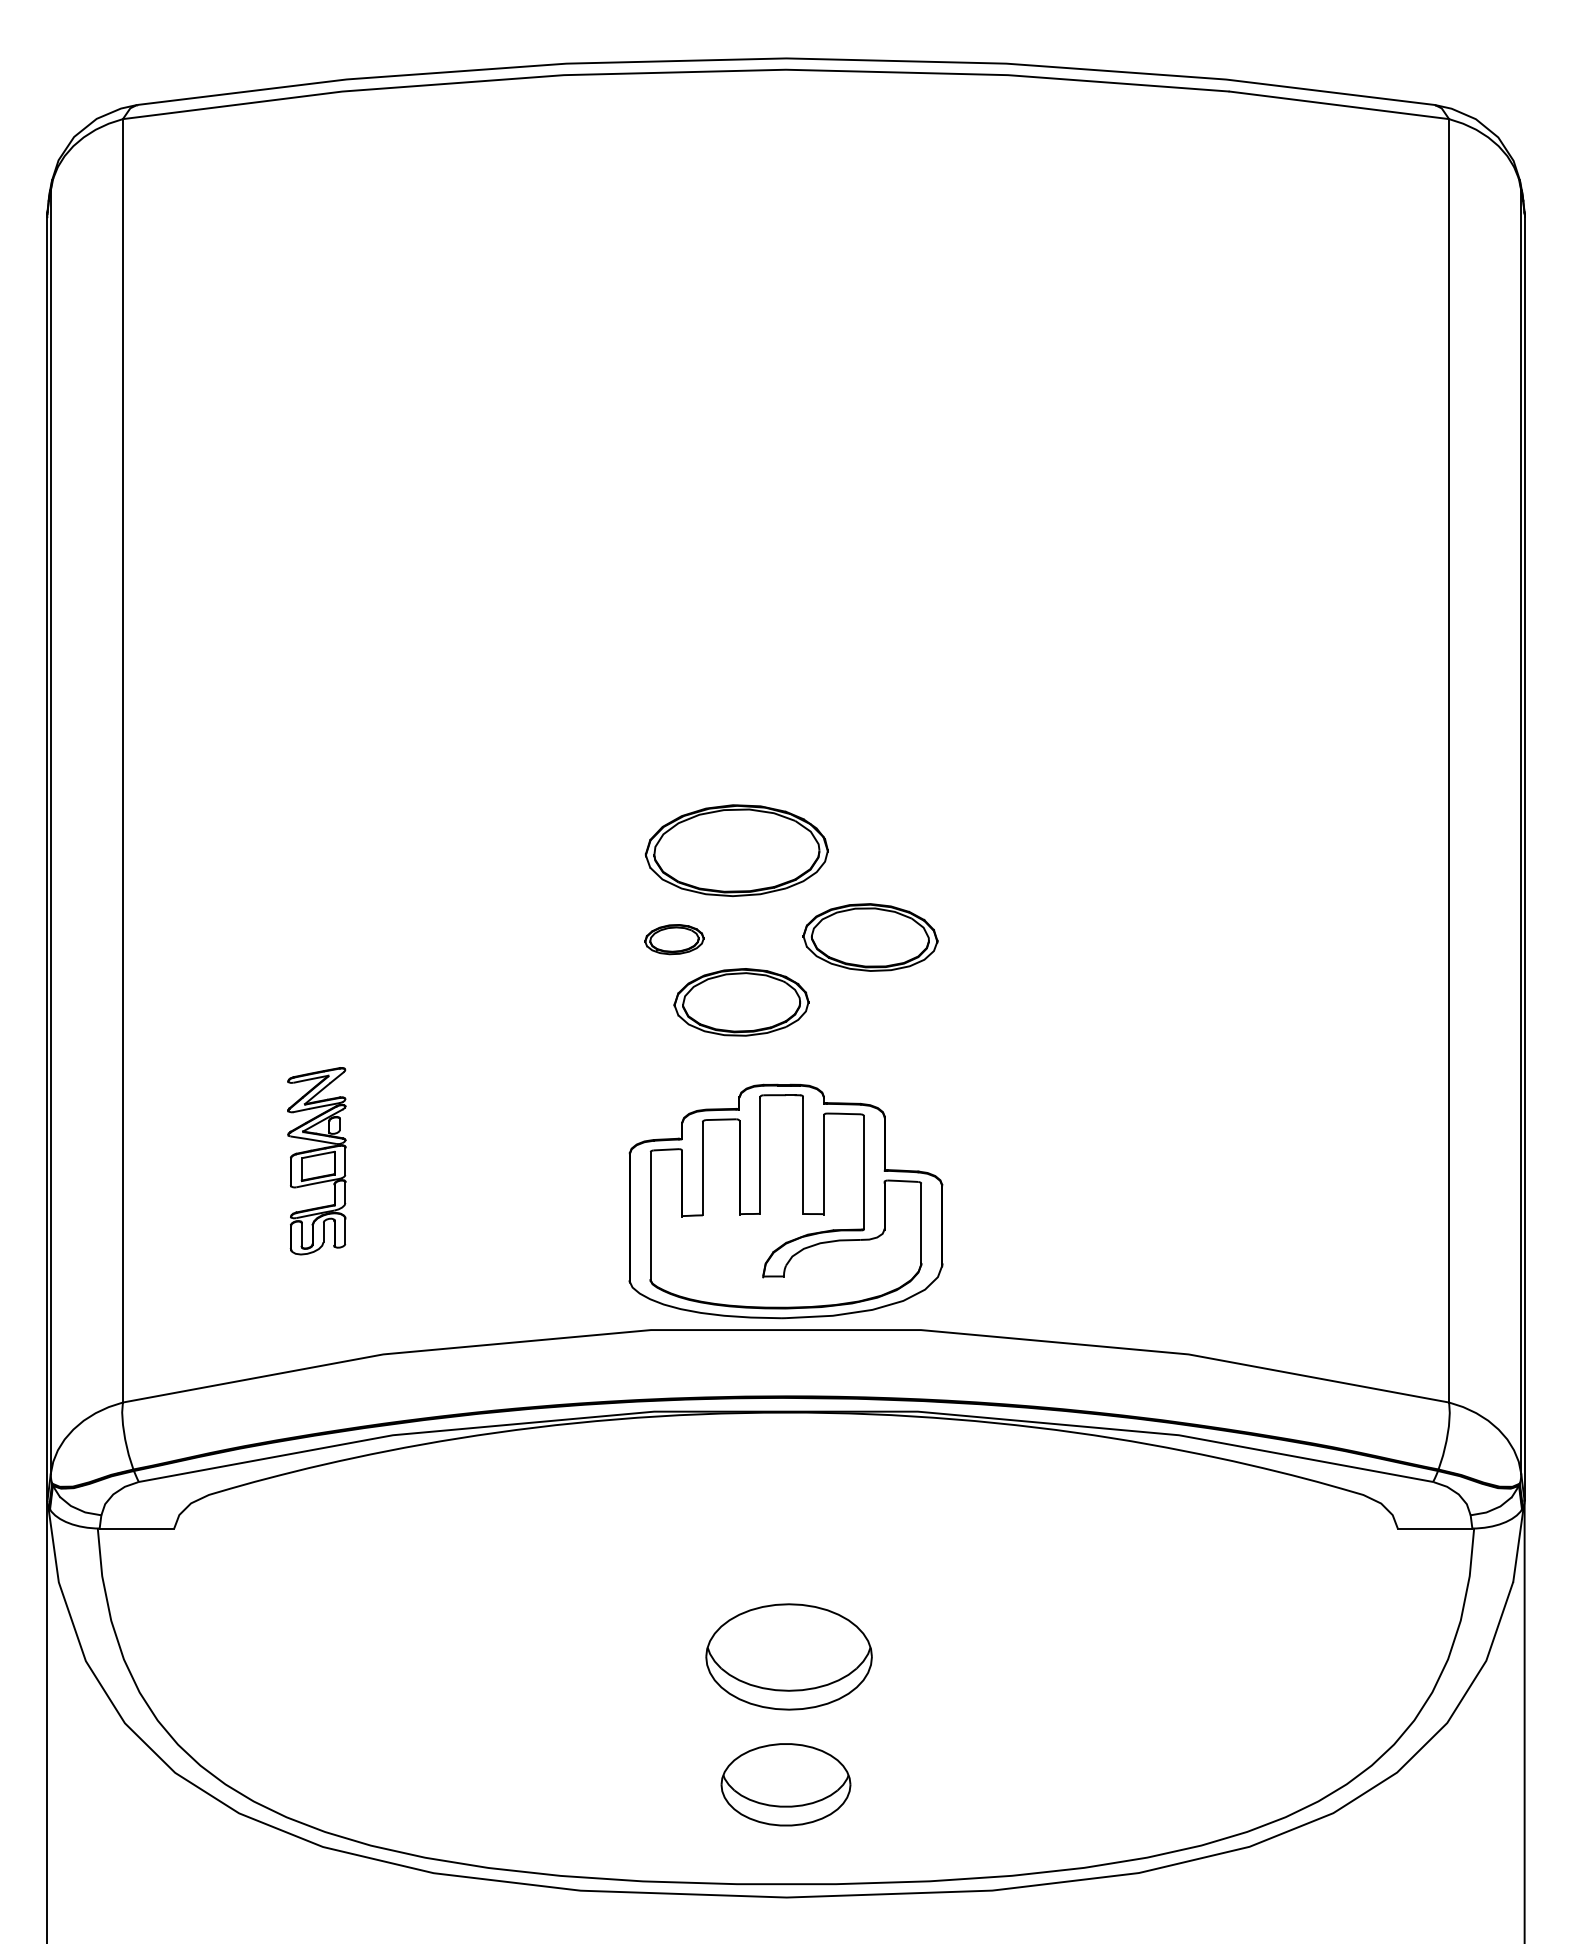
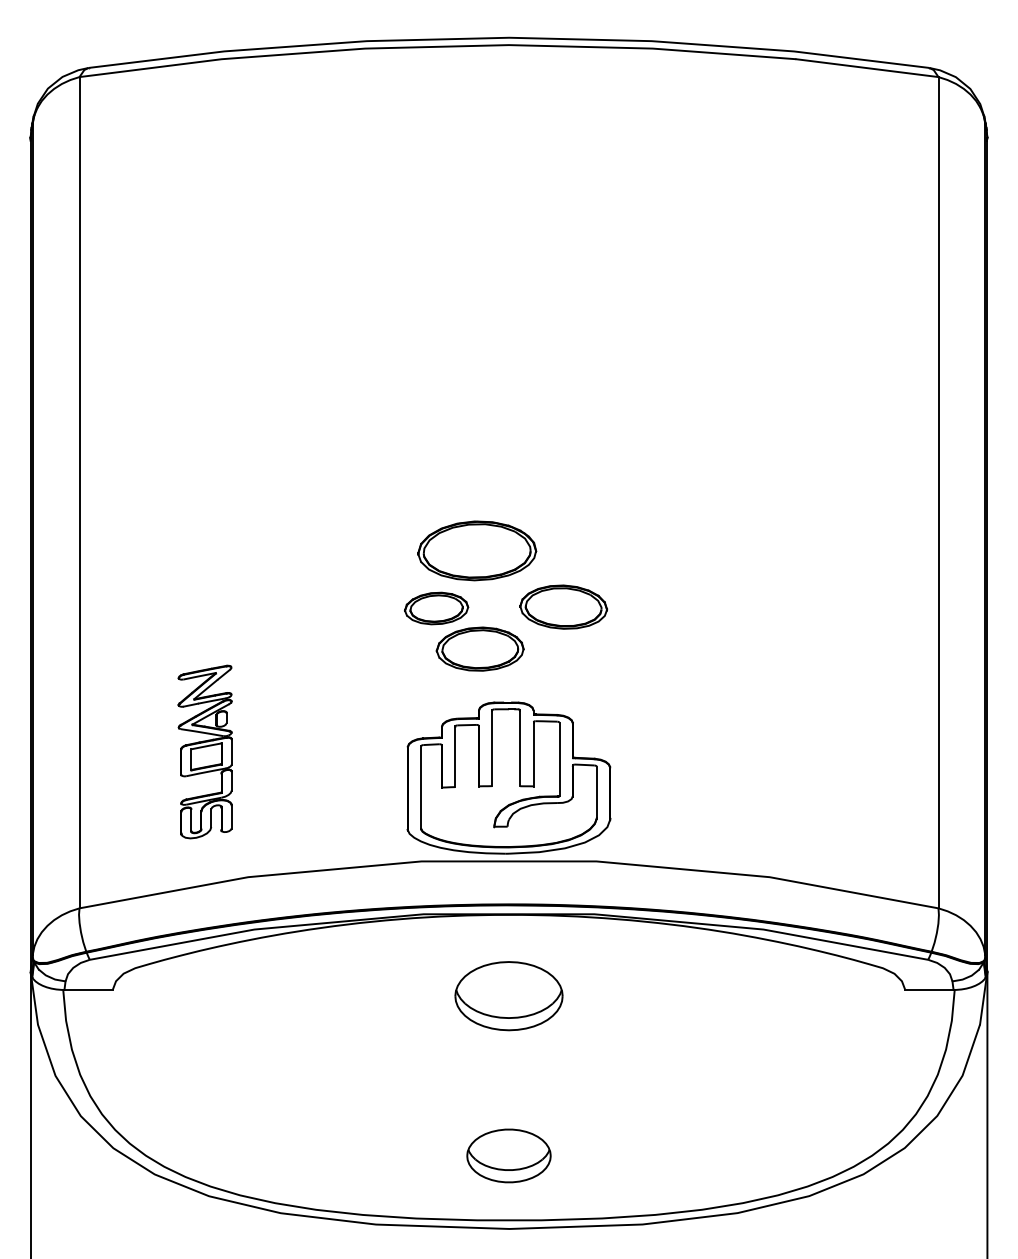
part: (674, 939) -> (436, 608), size x1.67
part: (315, 1160) -> (204, 751), size x1.43
part: (788, 1657) -> (508, 996), moved

